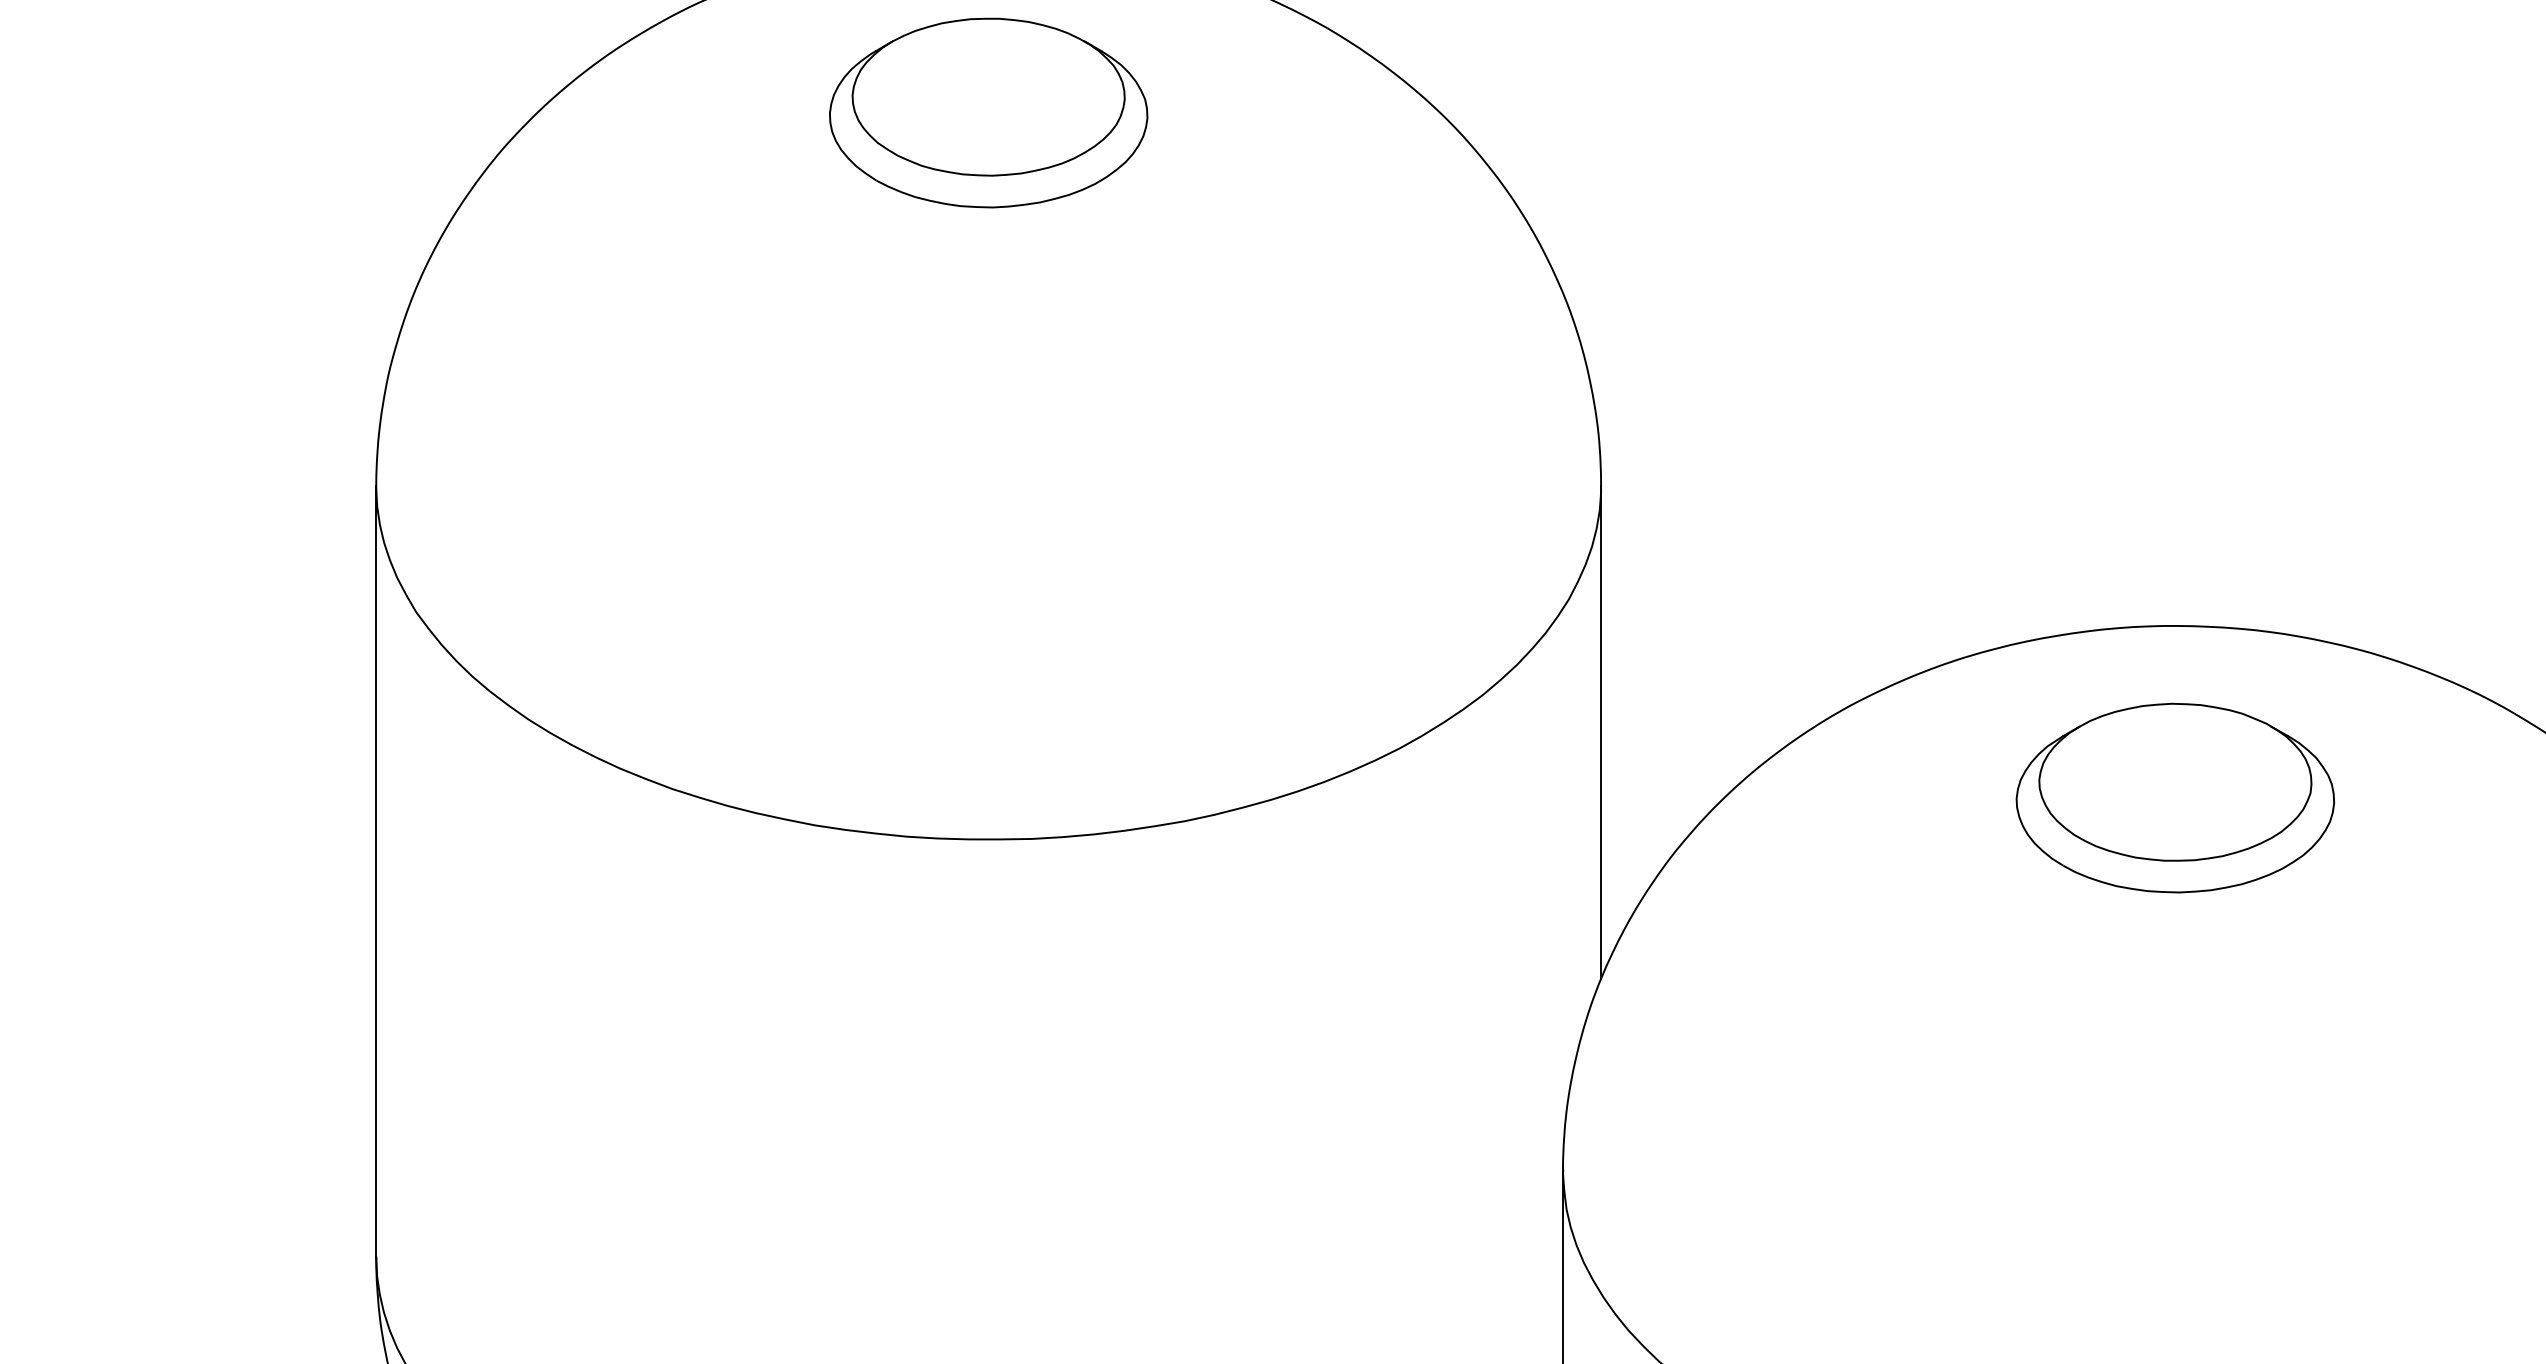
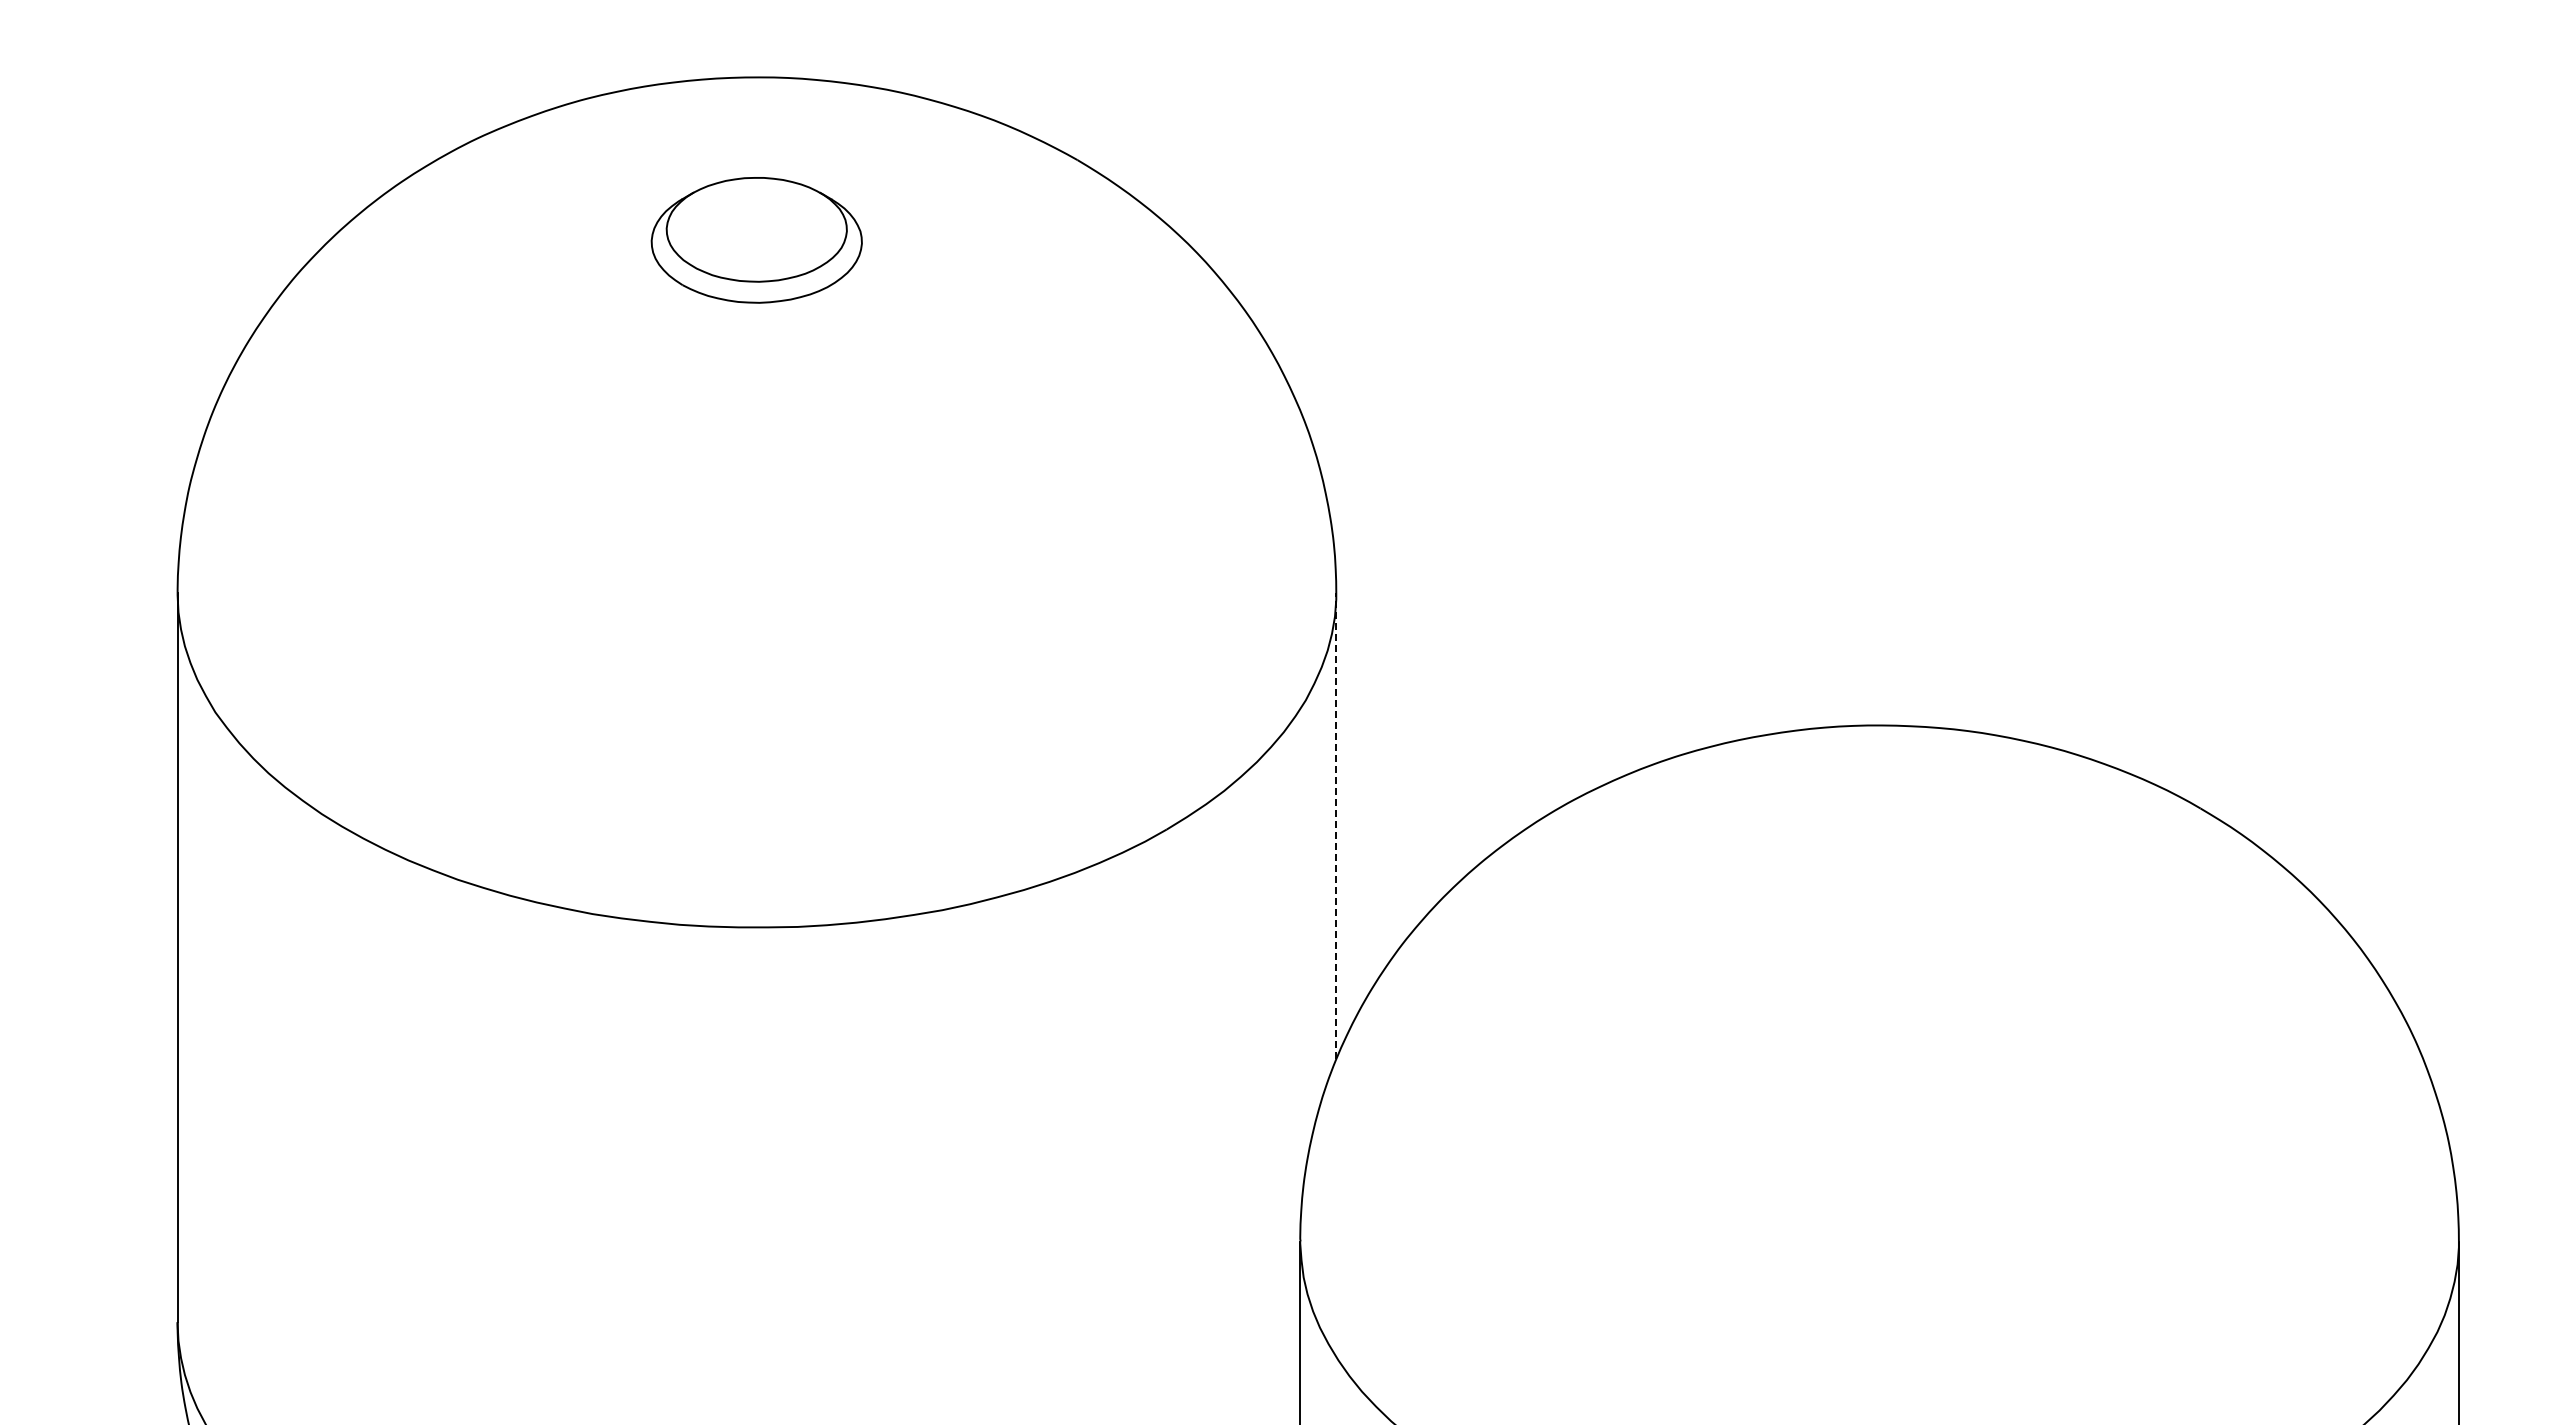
part: (988, 113) -> (756, 240), size x0.7
line: (1601, 731) -> (1336, 825), solid -> dashed
part: (2175, 798) -> (1879, 888), removed

